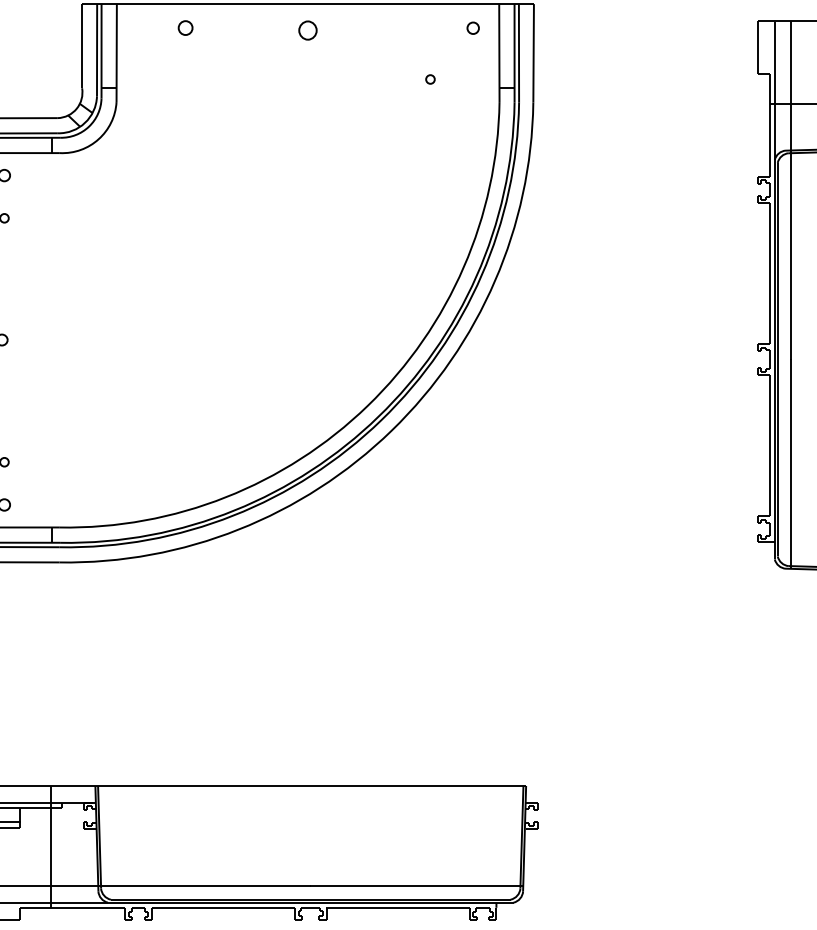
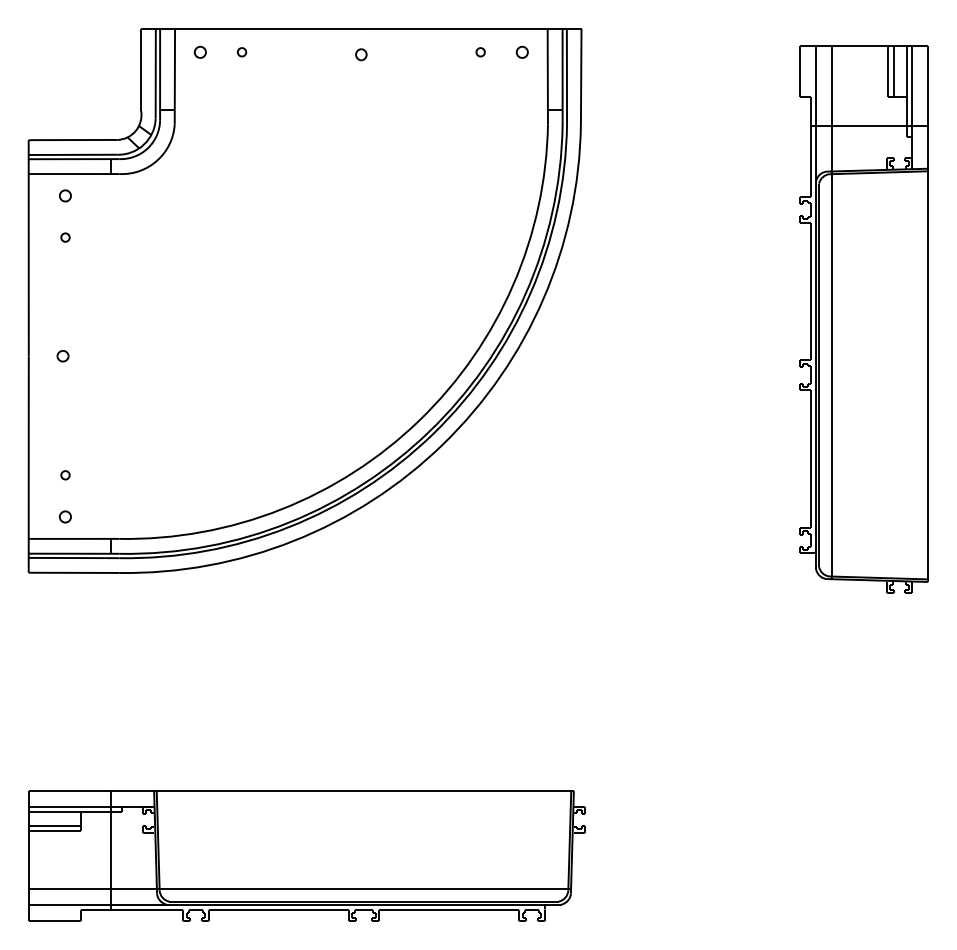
part: (141, 27) -> (199, 51), added
part: (185, 28) -> (241, 52), size x0.62
part: (308, 30) -> (361, 54), size x0.62
part: (430, 79) -> (480, 52), moved

